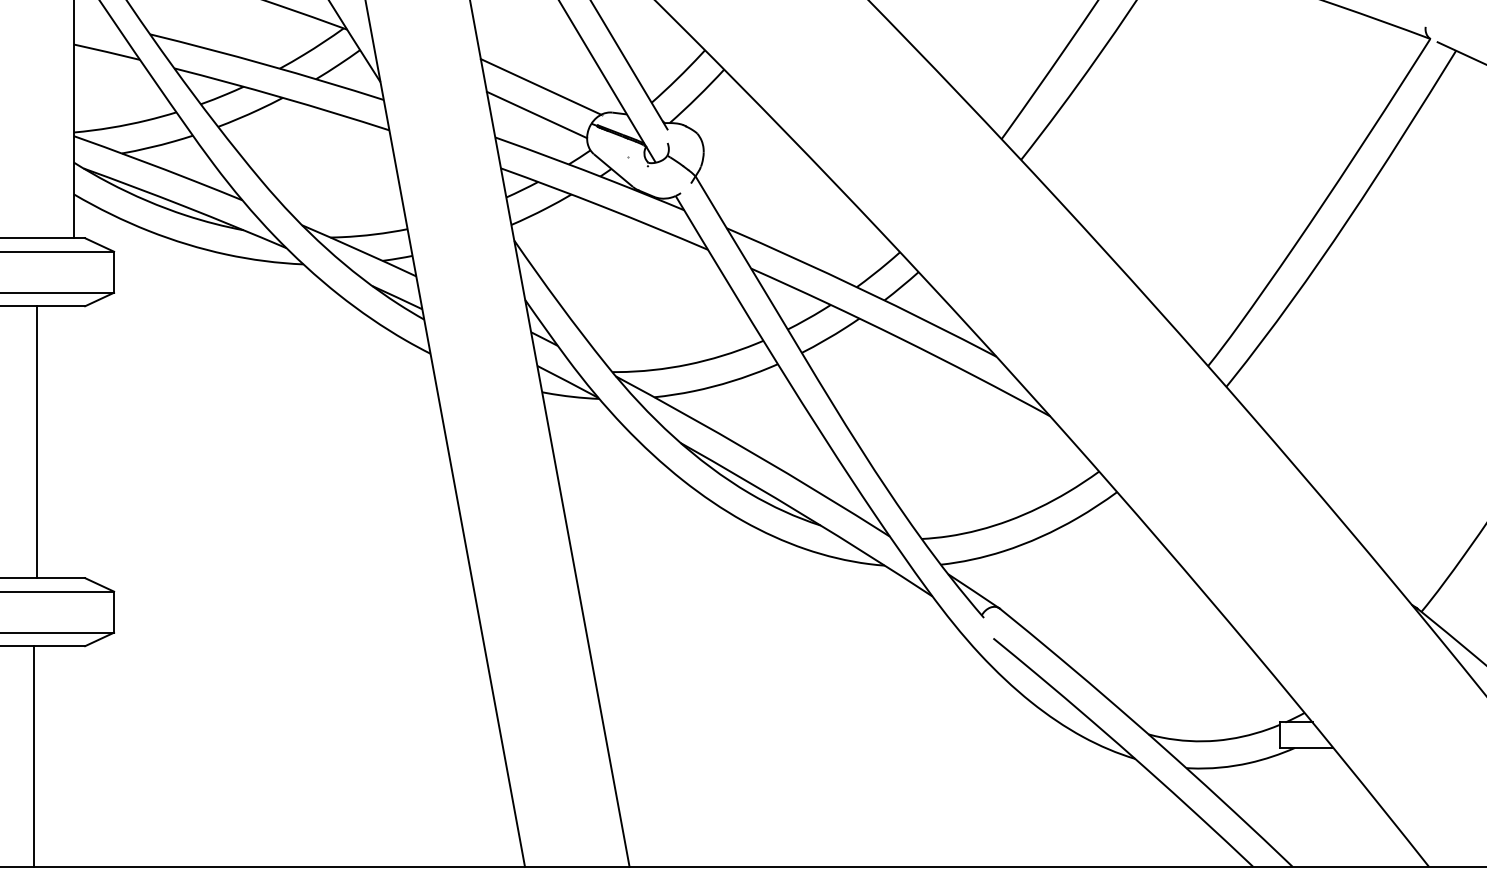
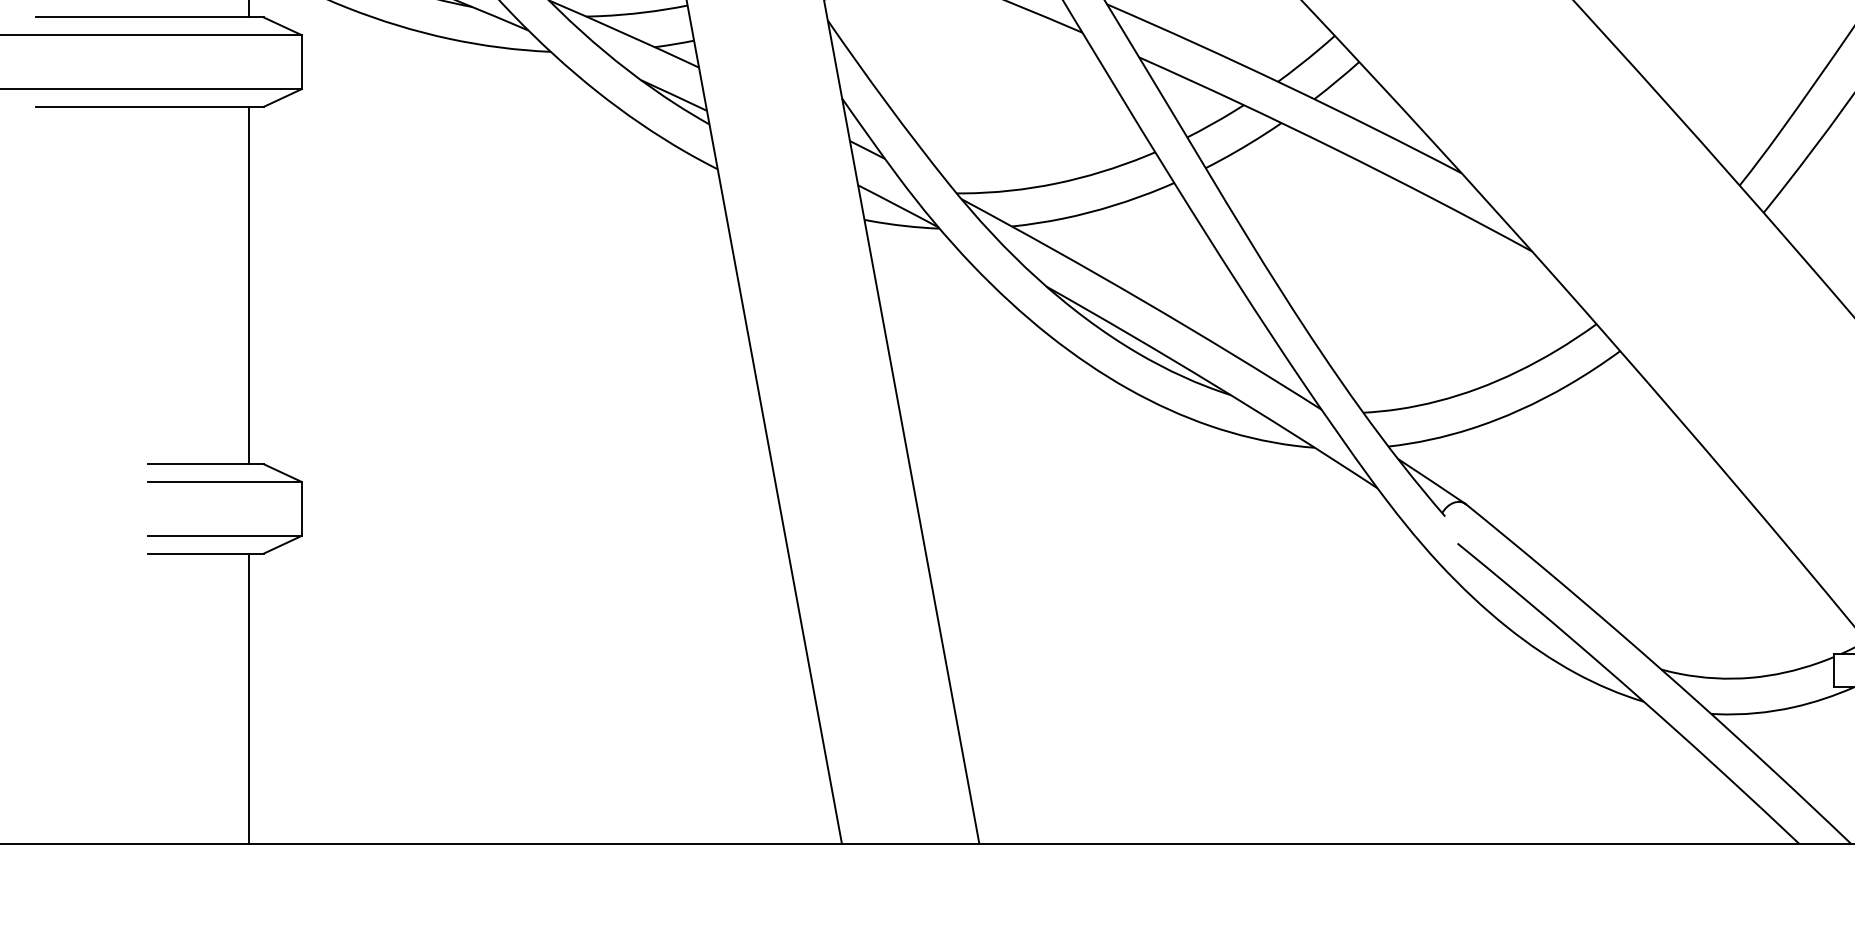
line: (37, 442) -> (249, 285), moved
line: (34, 756) -> (249, 698), moved

